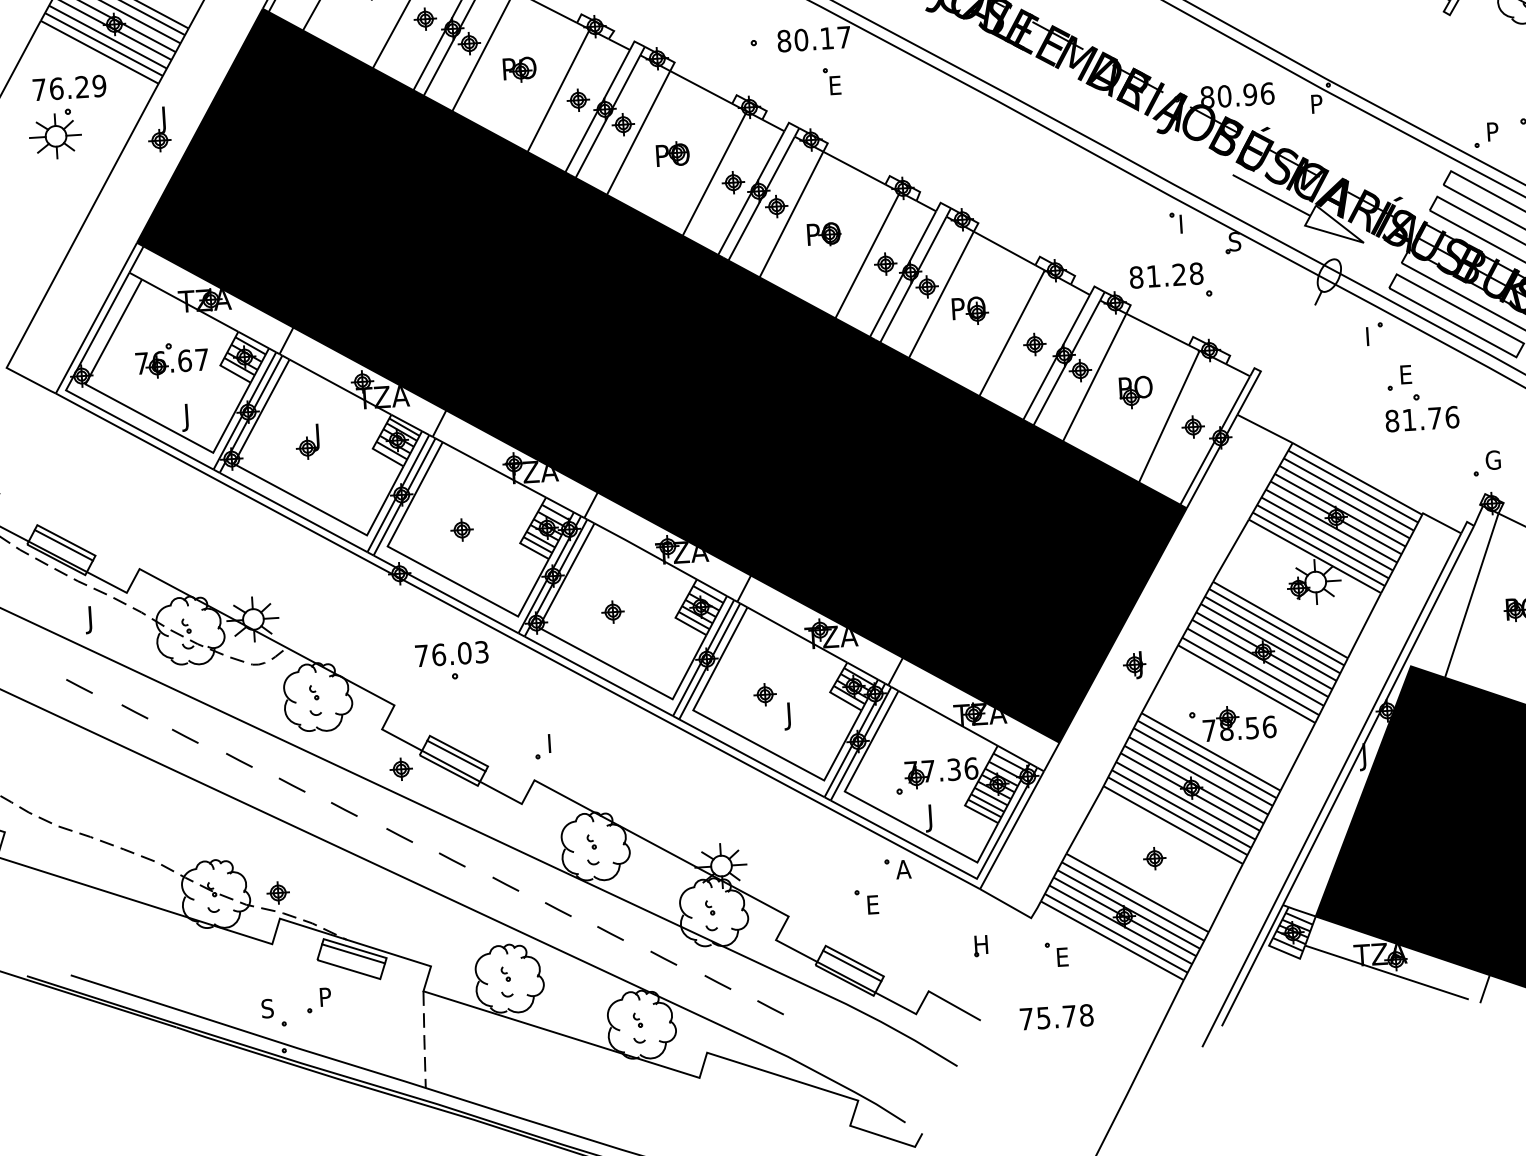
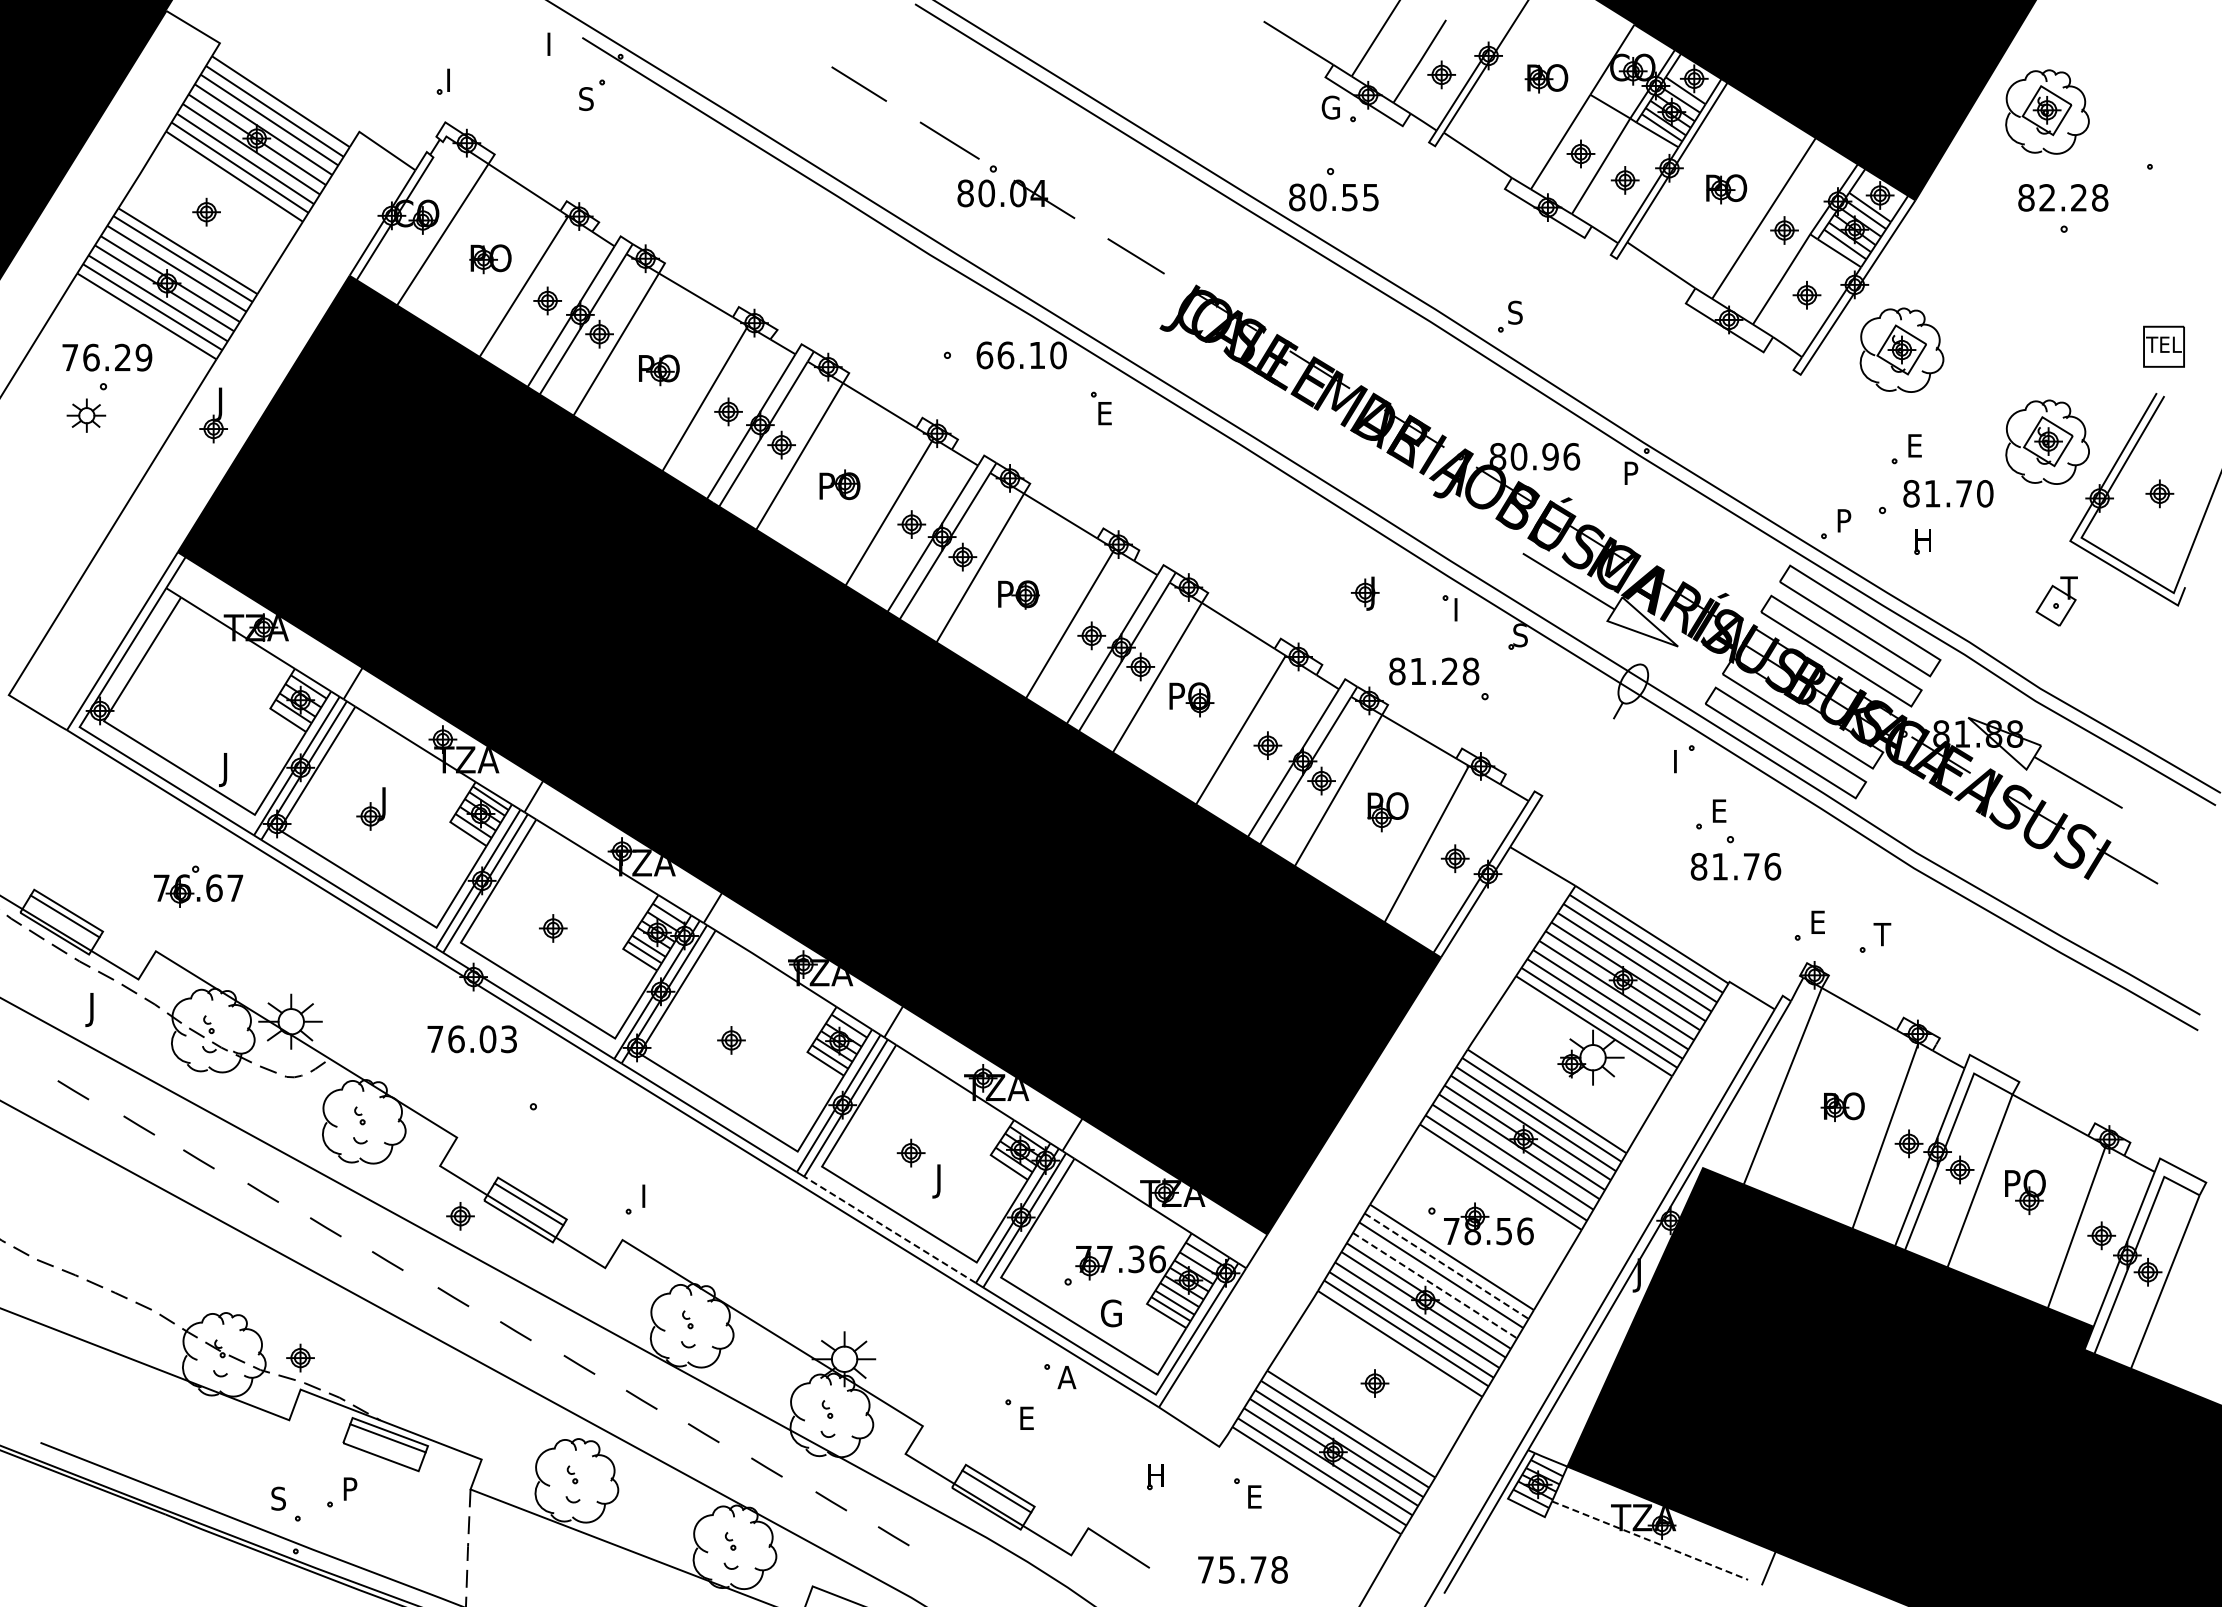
text: (814, 39) -> (1021, 355), 80.17 -> 66.10
part: (832, 81) -> (1101, 408), moved
part: (55, 136) -> (86, 415), size x0.6
part: (168, 365) -> (194, 892), moved
text: (1493, 460) -> (1819, 922), G -> E
text: (451, 654) -> (471, 1039), moved
part: (1134, 665) -> (1365, 593), moved
line: (752, 758) -> (890, 1229), solid -> dashed
line: (1207, 759) -> (1447, 1266), solid -> dashed
line: (1199, 775) -> (1435, 1285), solid -> dashed
text: (935, 817) -> (1109, 1316), J -> G
line: (1387, 972) -> (1650, 1540), solid -> dashed

